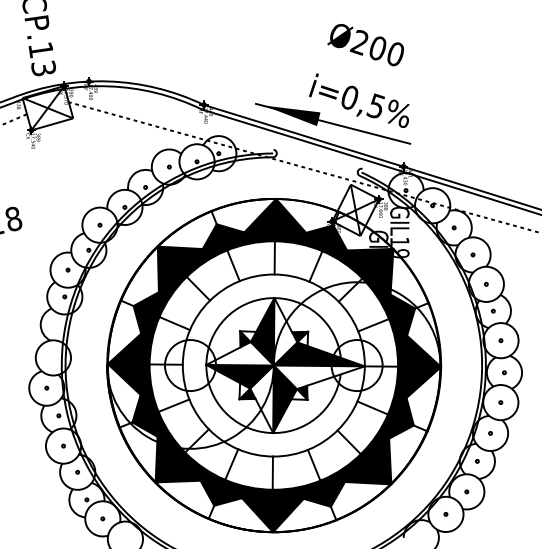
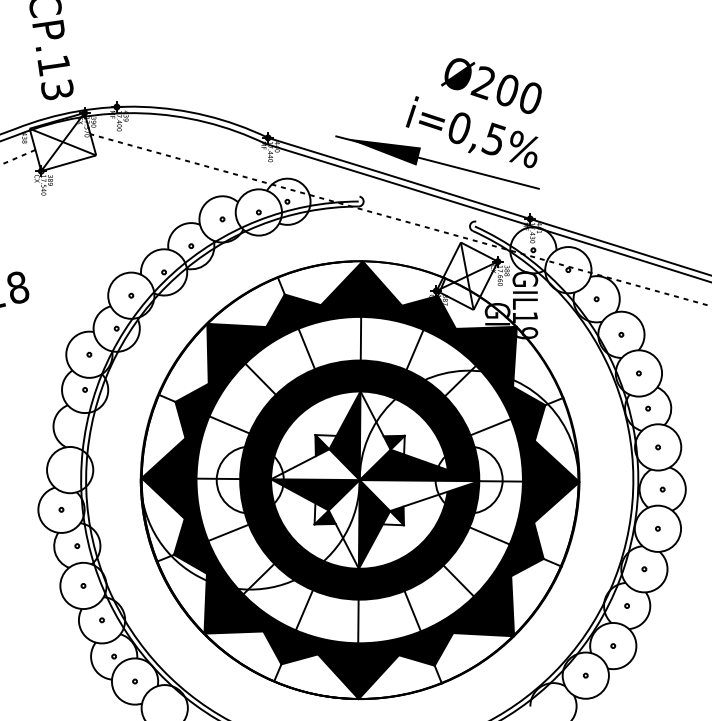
text: (365, 44) -> (491, 85), moved
fill: (273, 365) -> (359, 479), added

